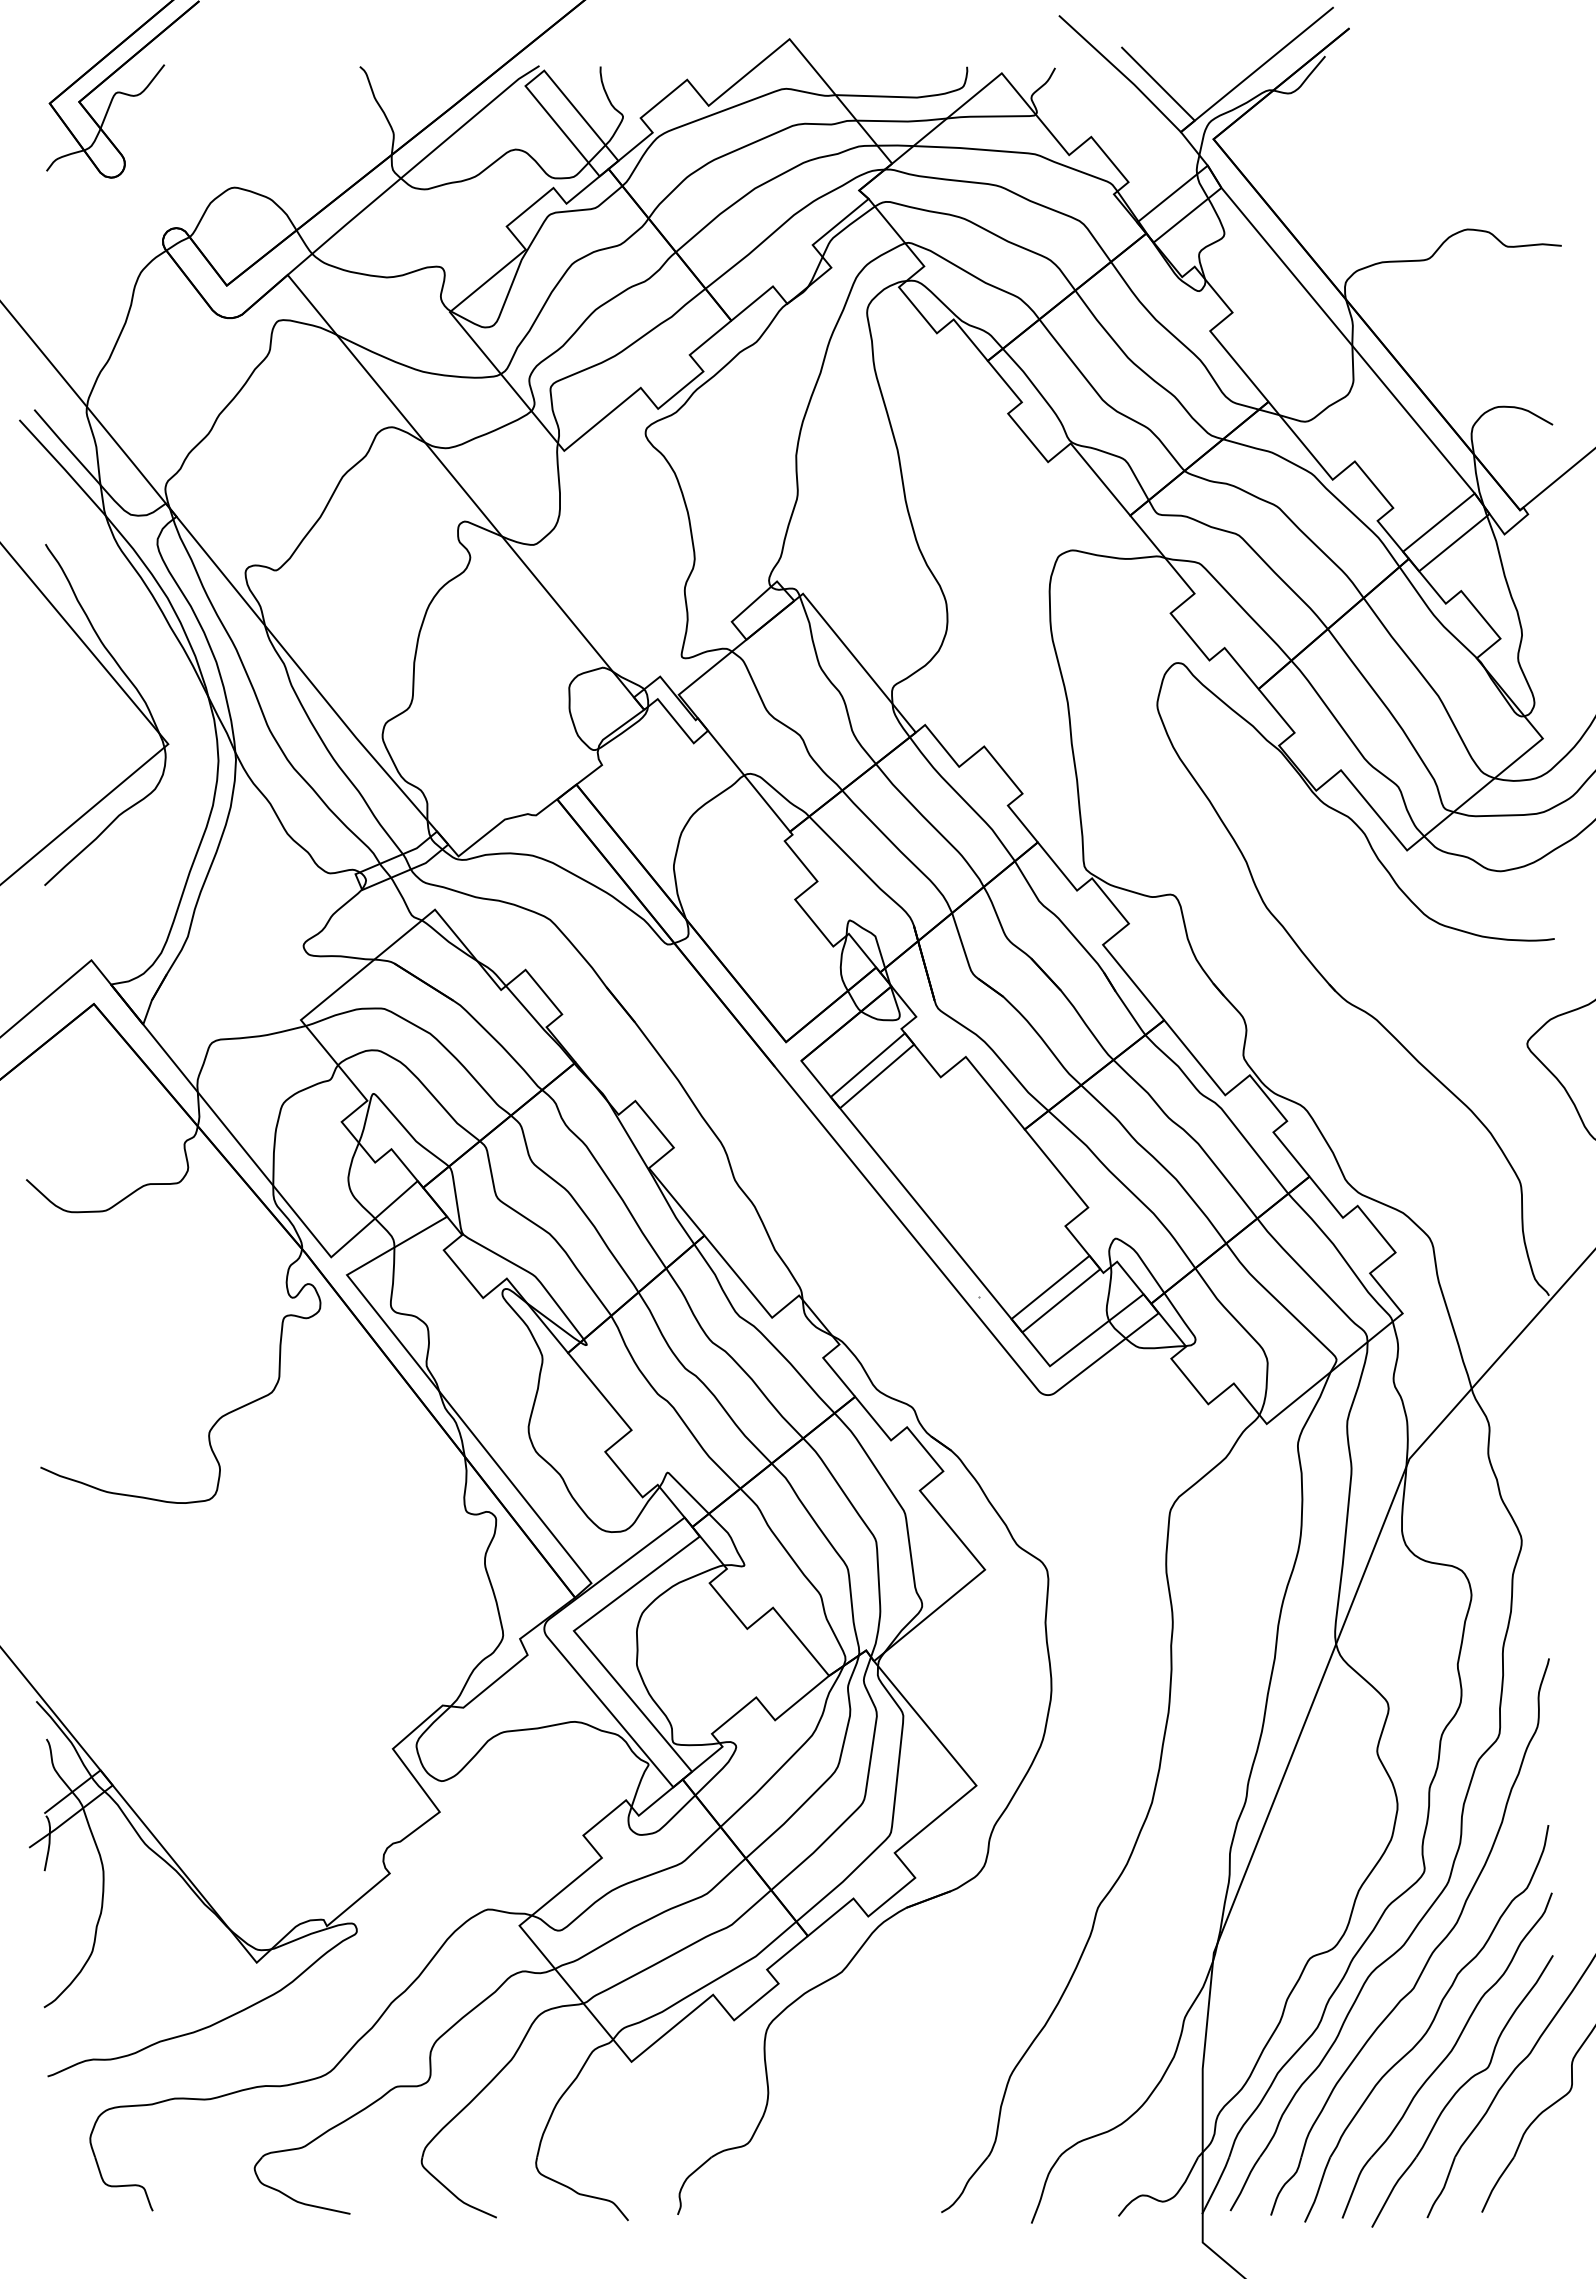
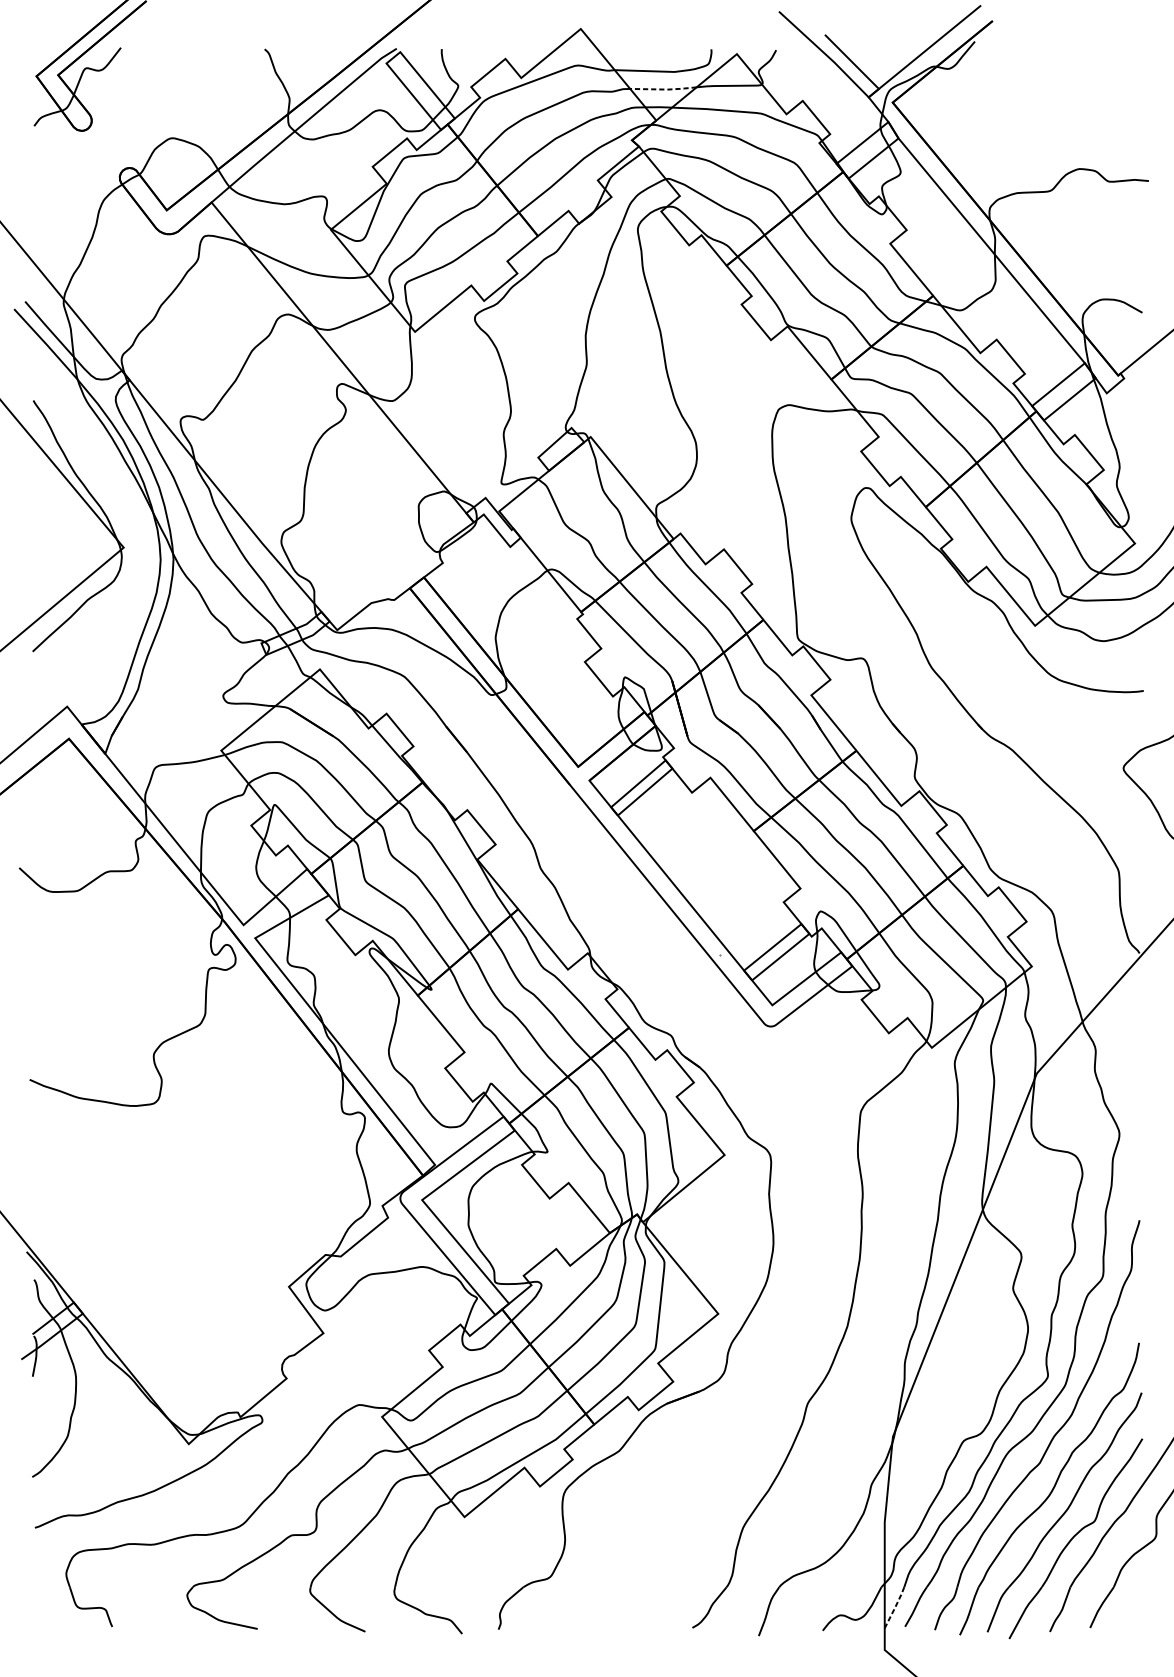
line: (902, 121) -> (663, 89), solid -> dashed
line: (1216, 2185) -> (894, 1608), solid -> dashed

